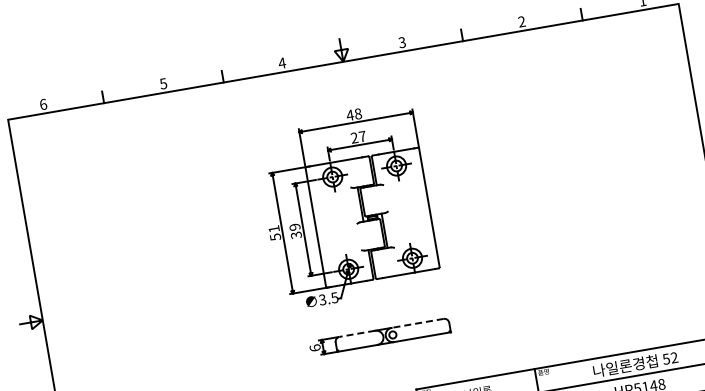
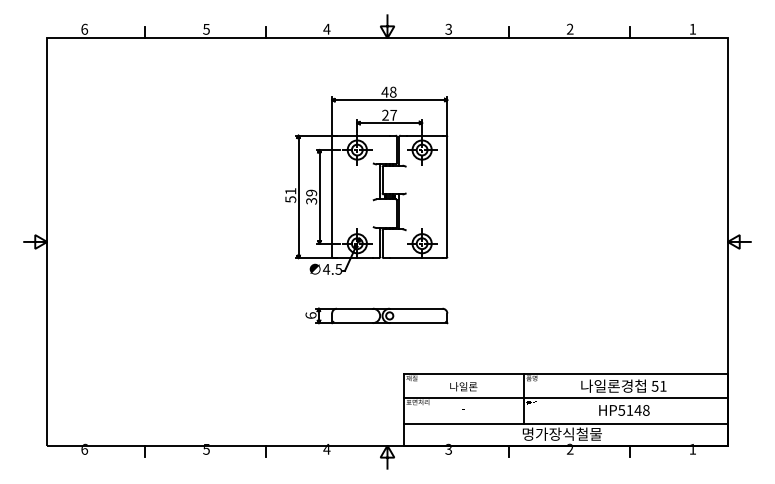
text: (322, 299) -> (326, 268), 3.5 -> 4.5
line: (417, 323) -> (415, 308), dashed -> solid
line: (356, 333) -> (354, 308), dashed -> solid
text: (674, 356) -> (663, 385), 52 -> 51

